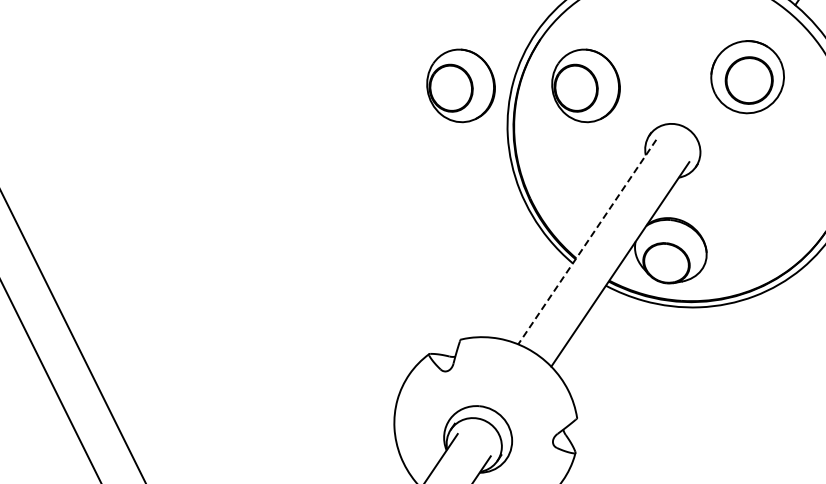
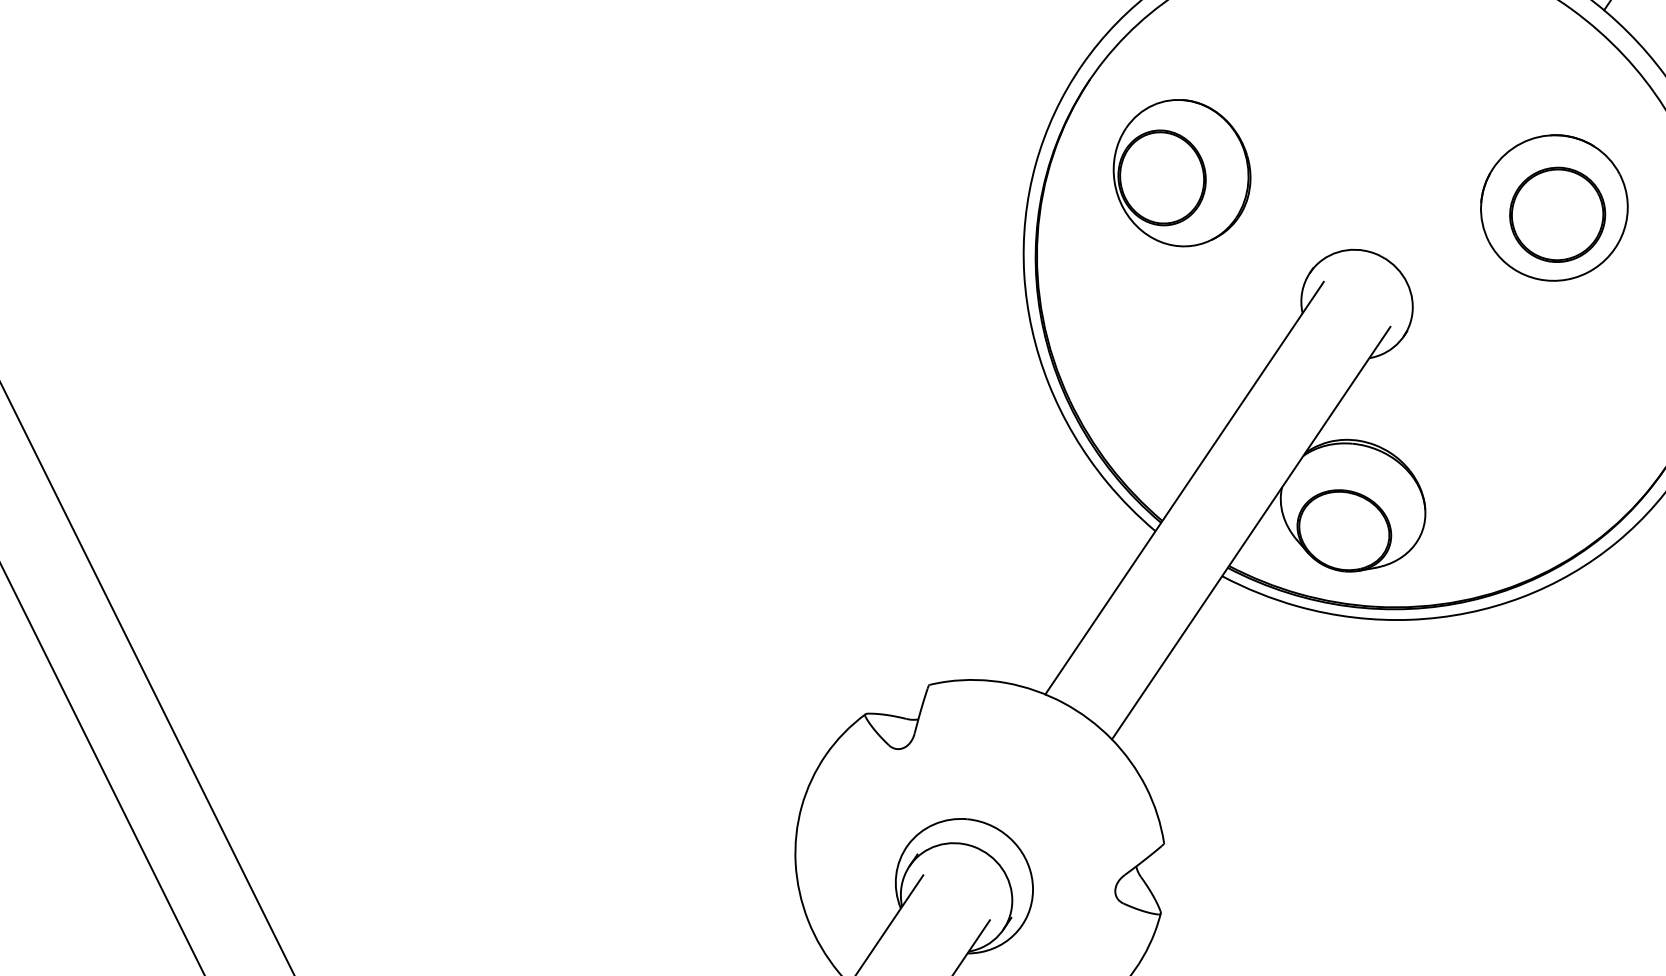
part: (747, 77) -> (1554, 208), moved
part: (460, 85) -> (928, 172), removed
line: (587, 242) -> (1184, 489), dashed -> solid

